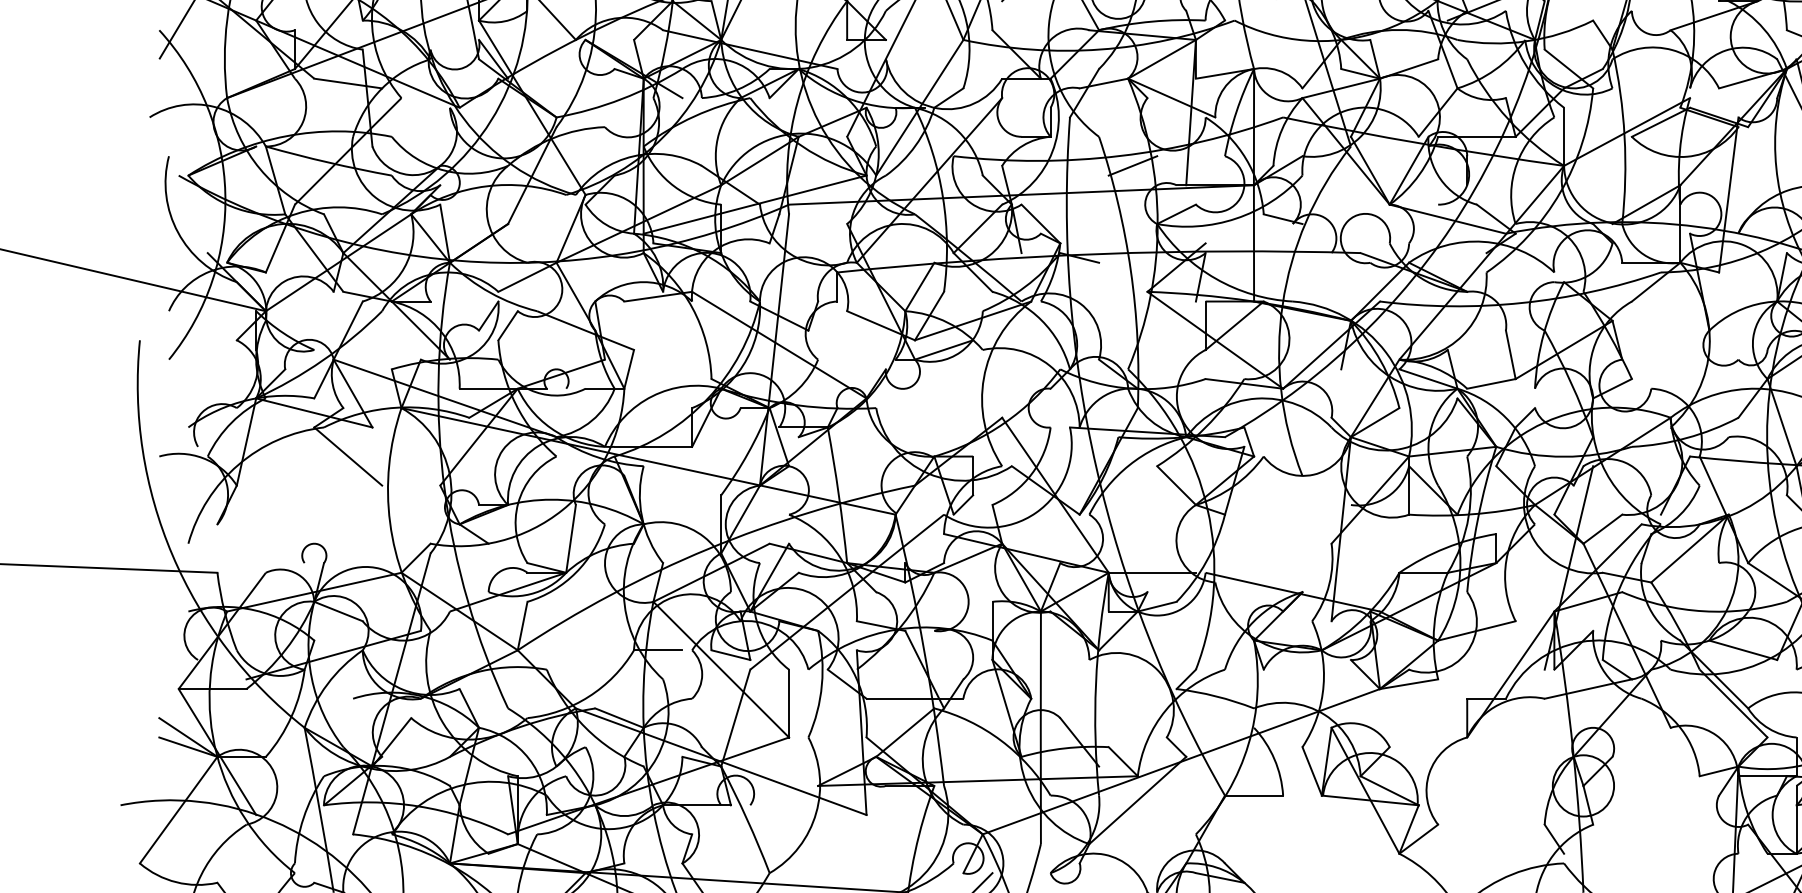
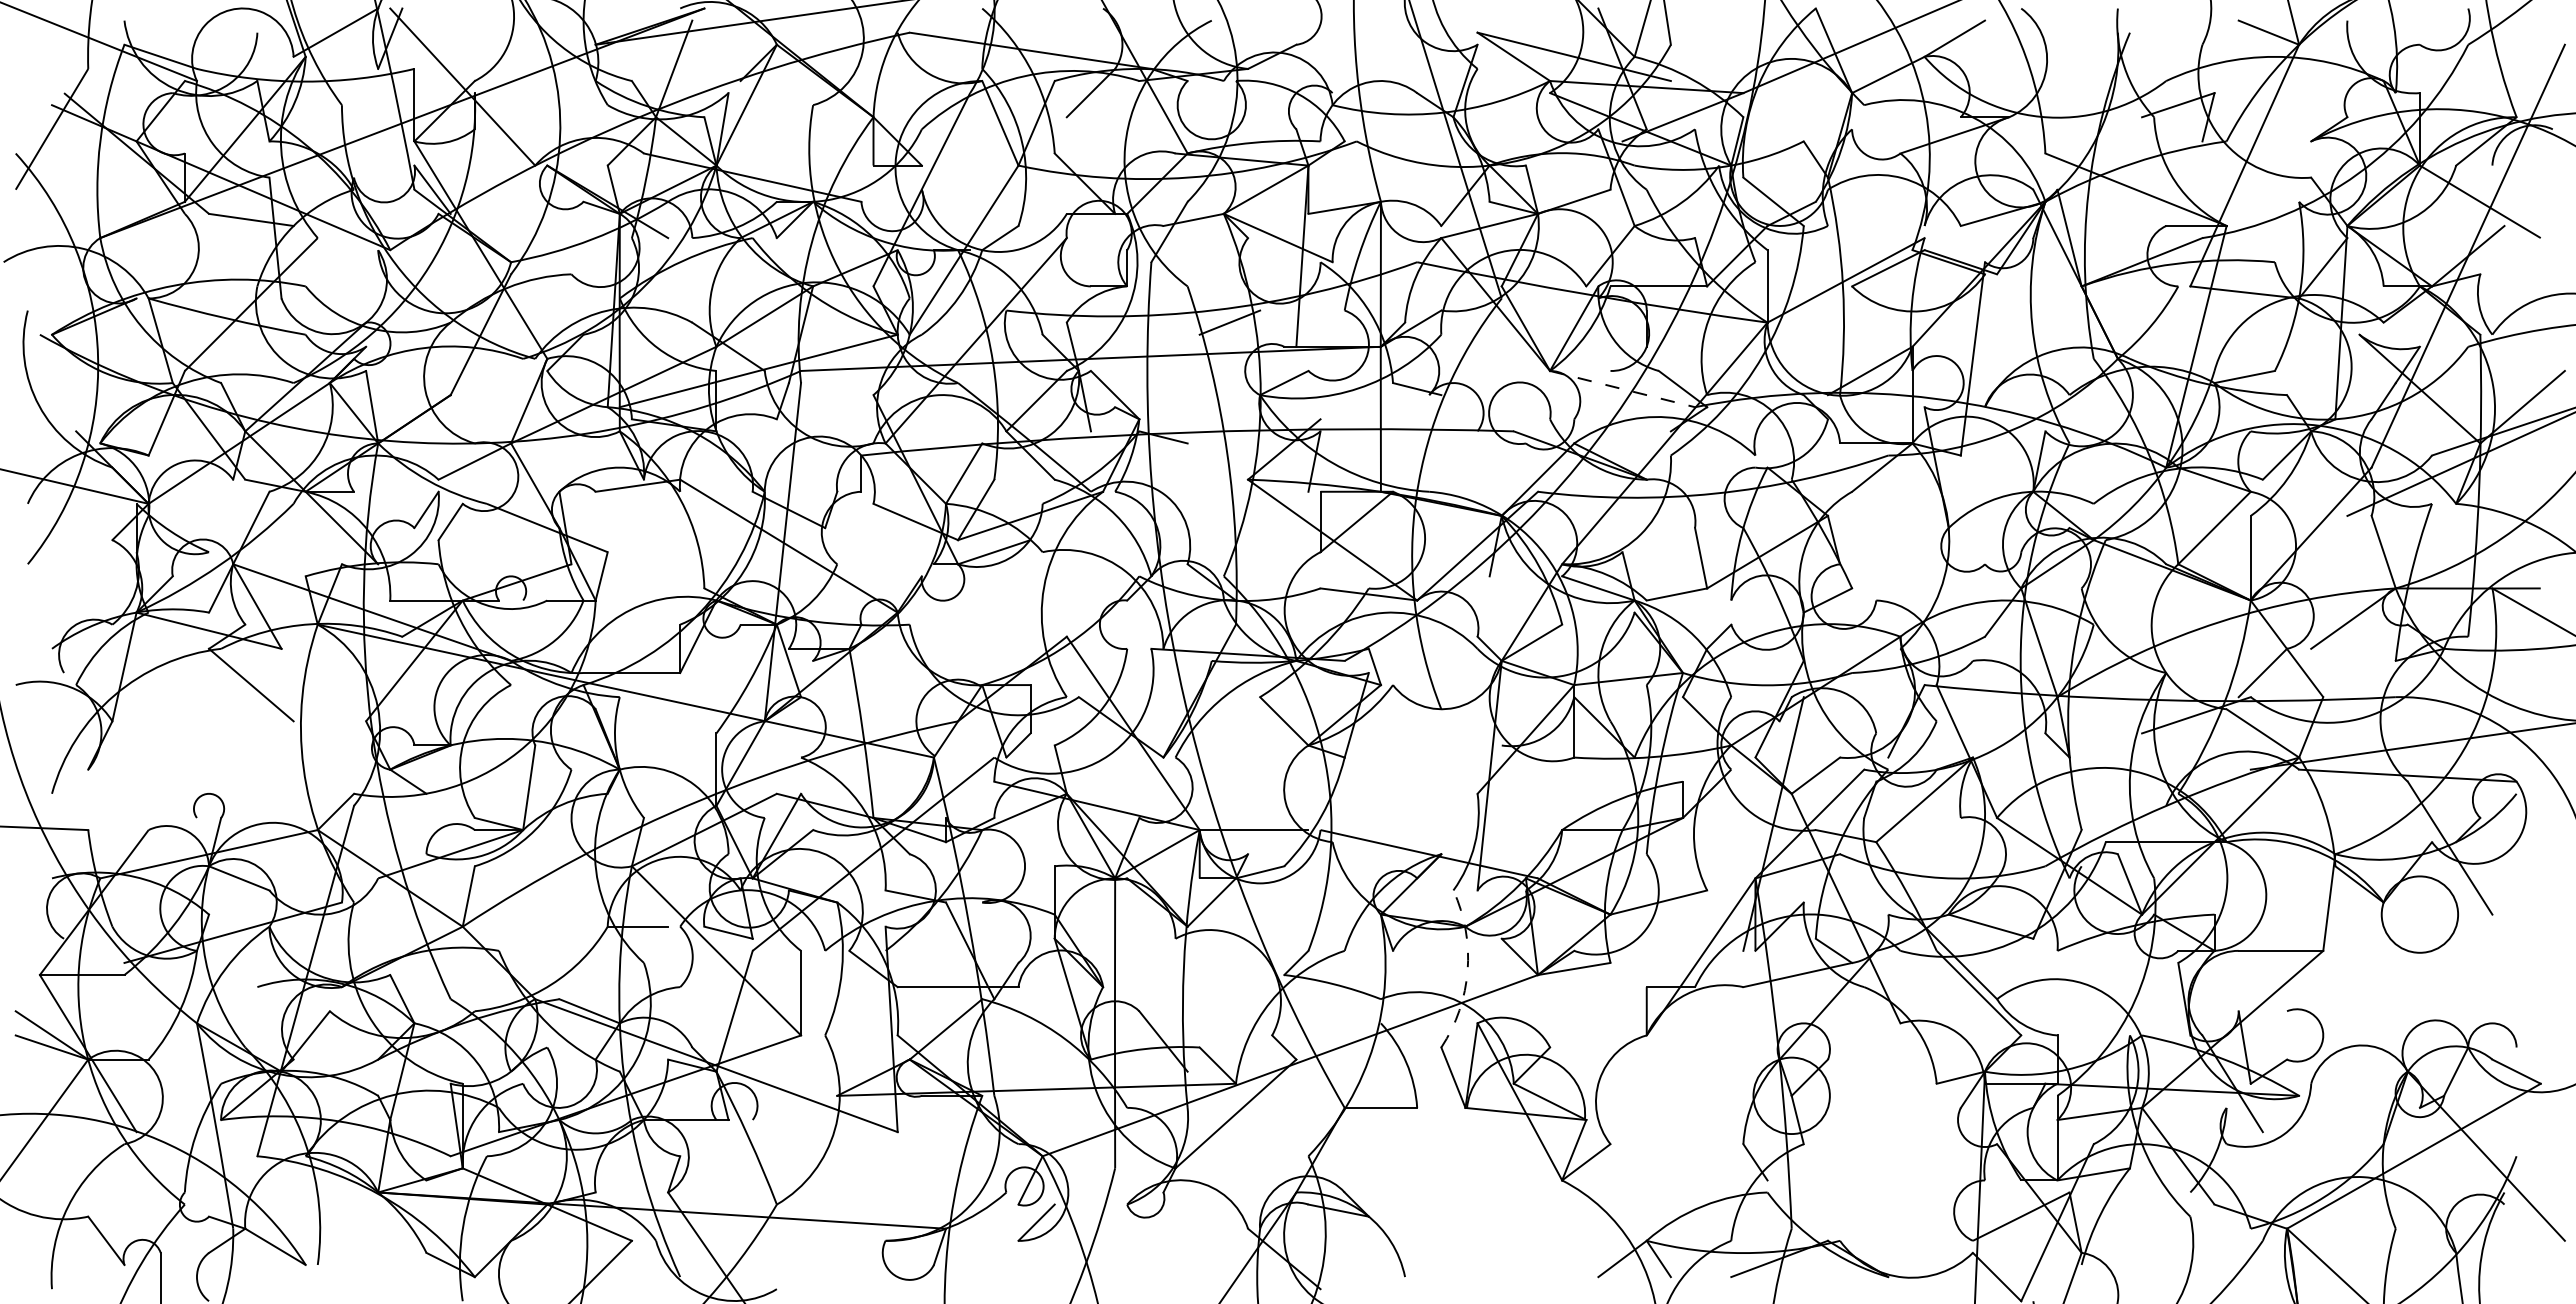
line: (1447, 219) -> (1622, 389), solid -> dashed
arc: (1323, 685) -> (1467, 970), solid -> dashed

